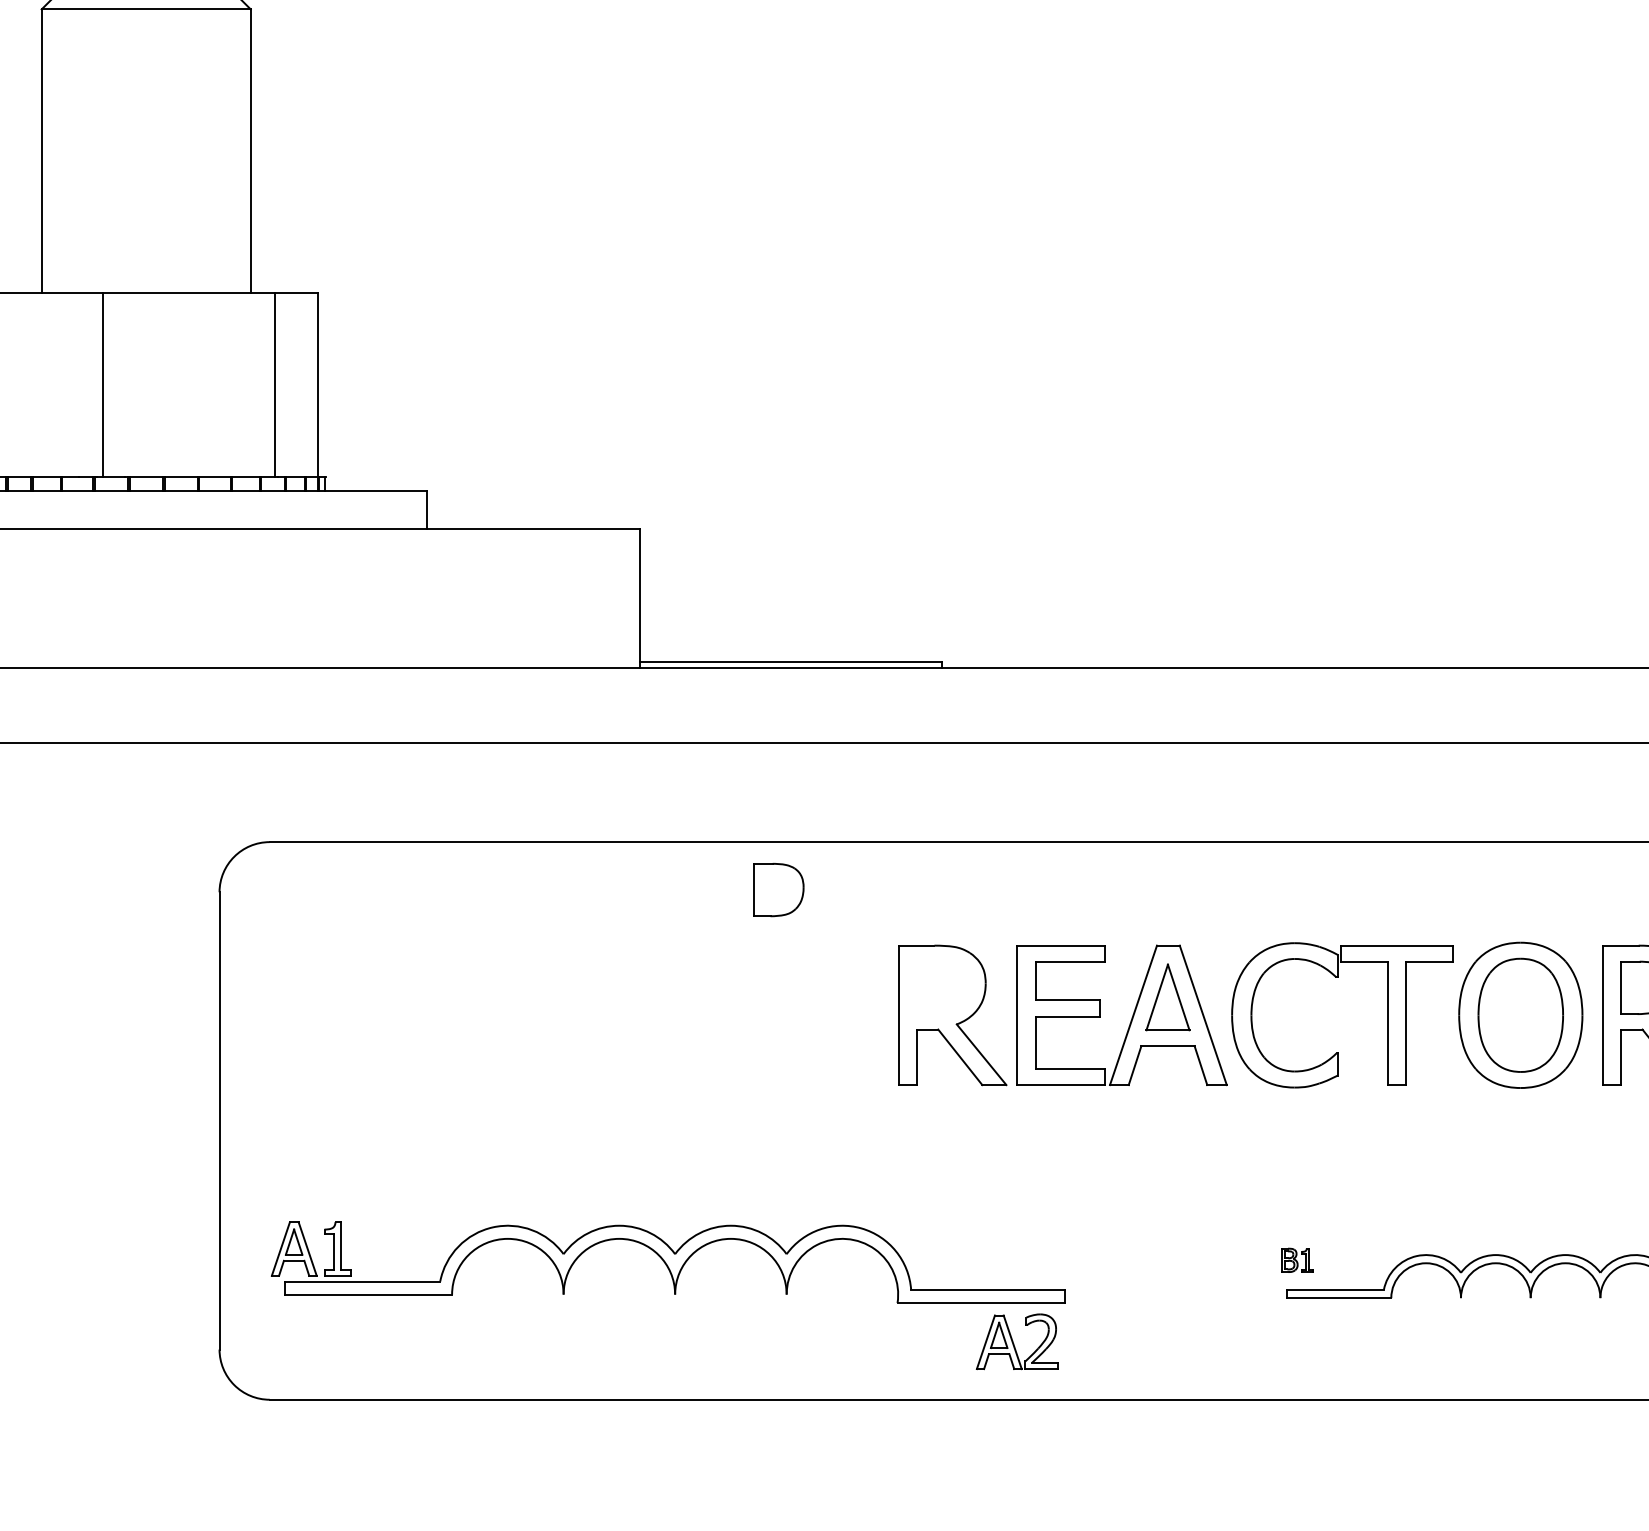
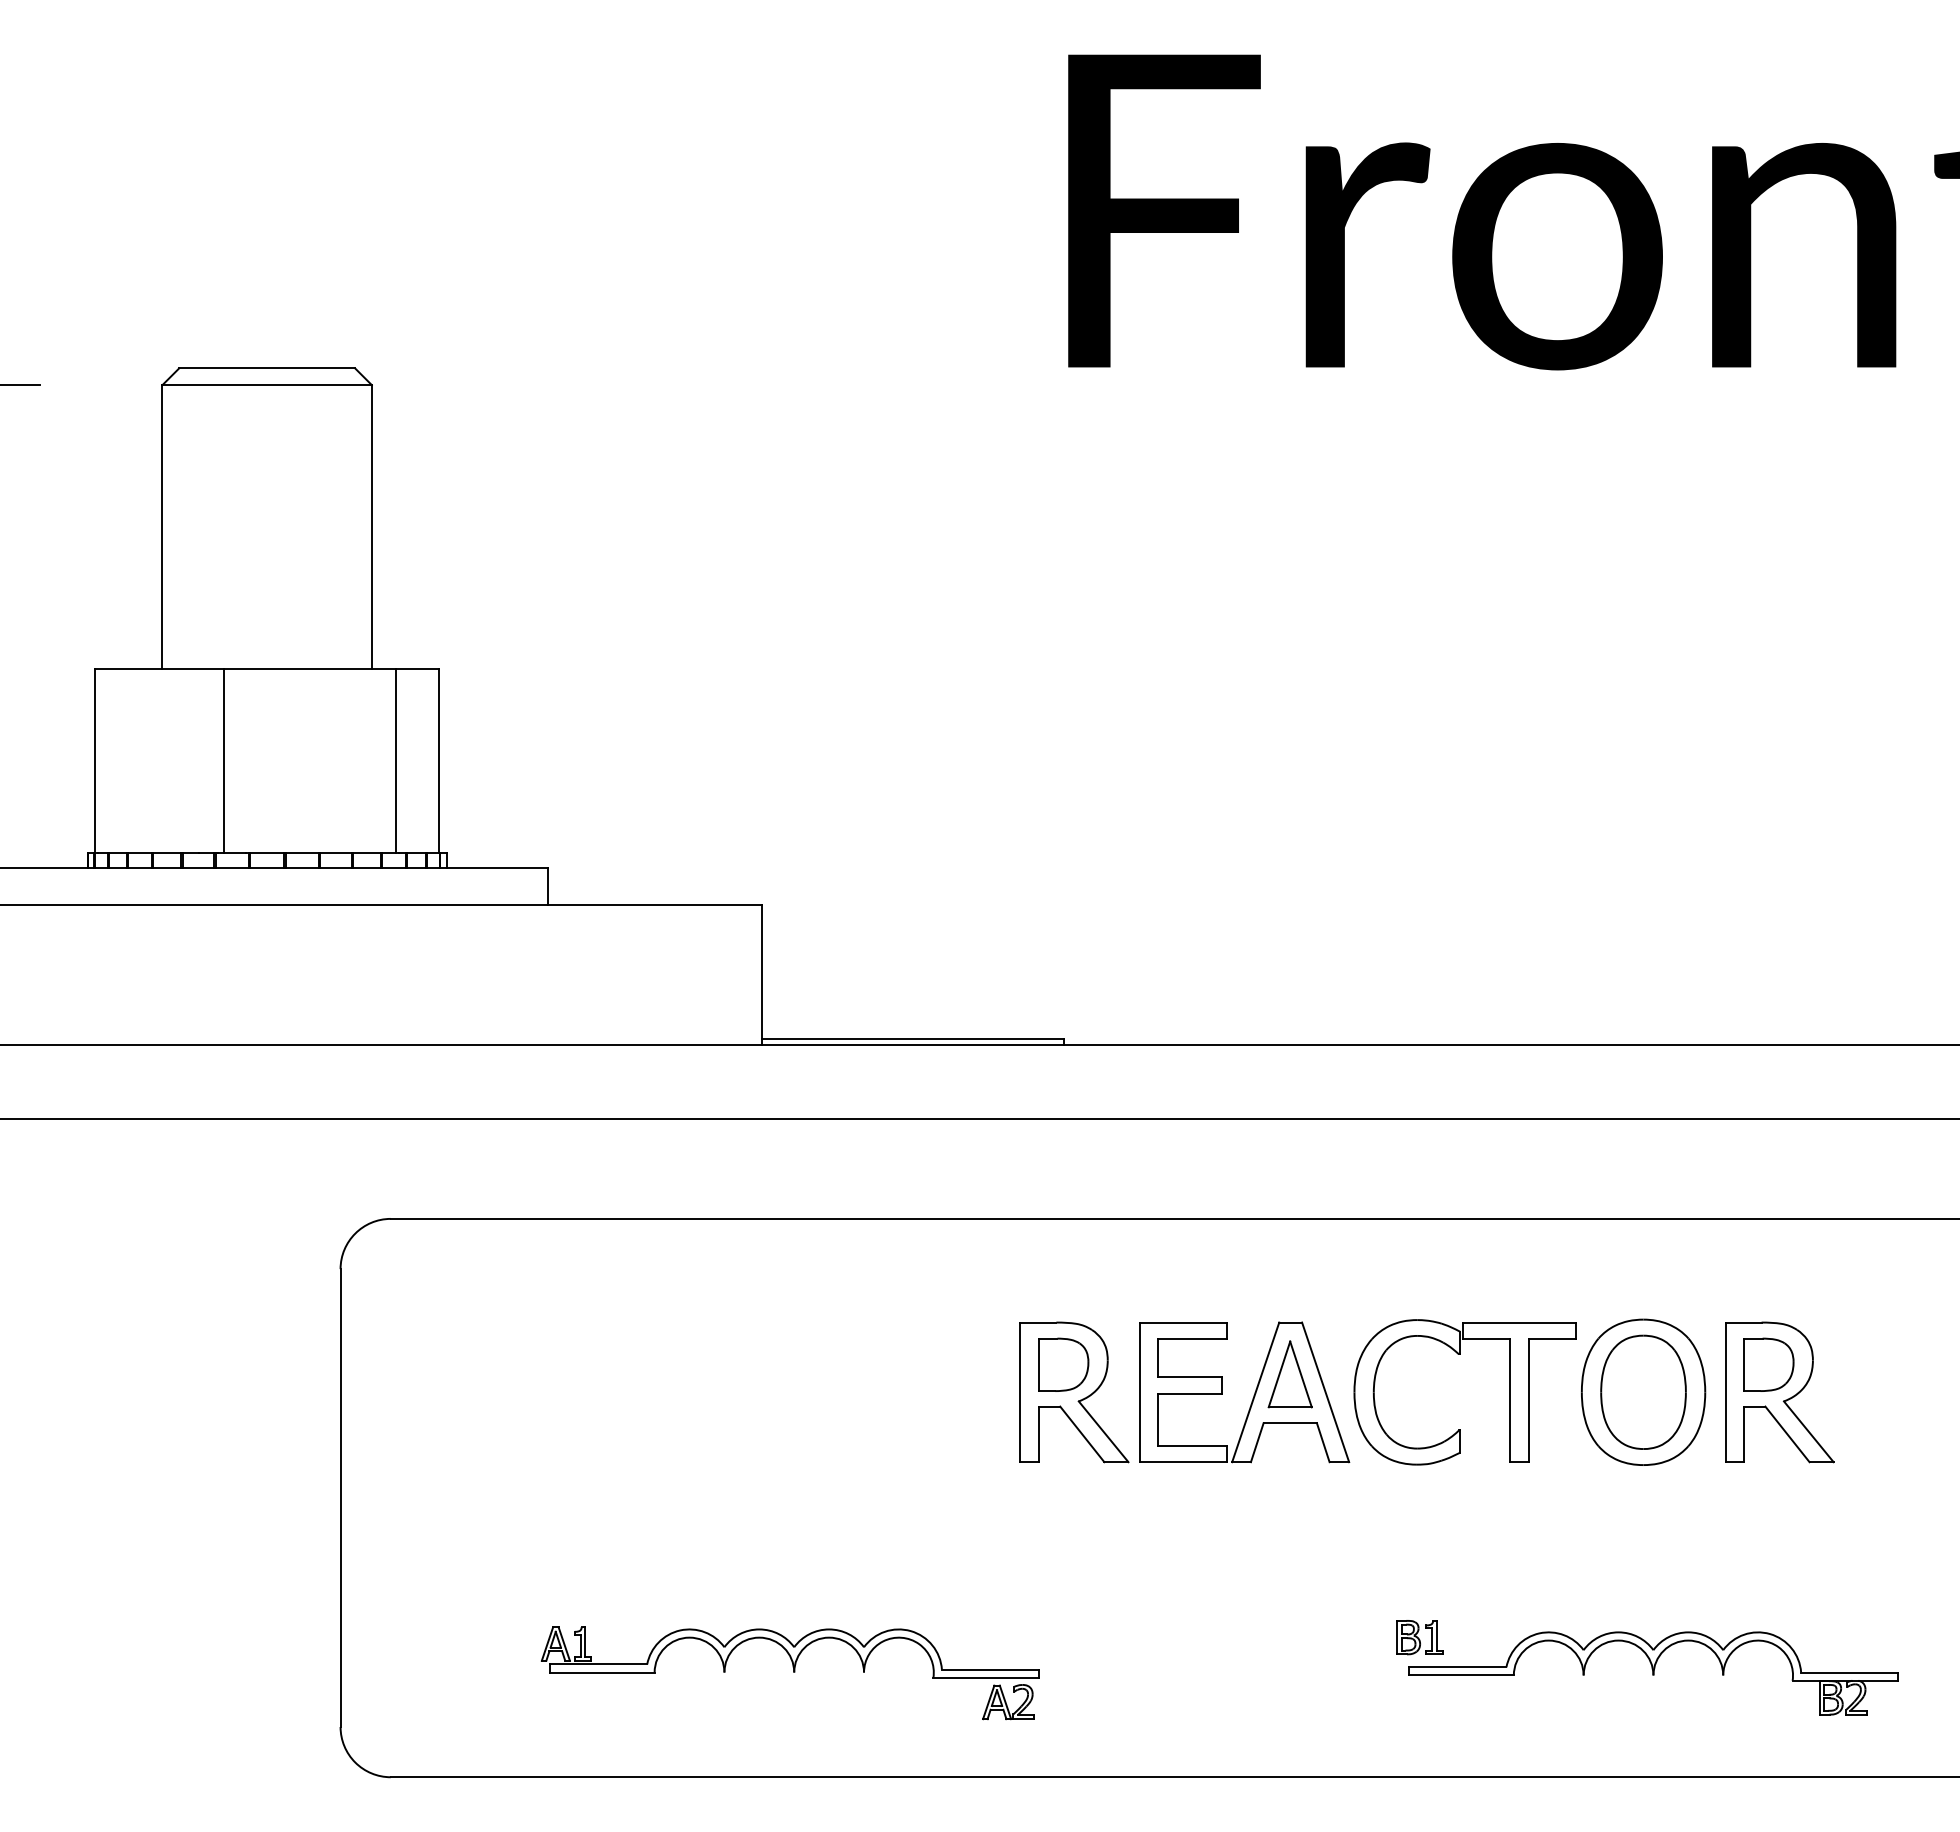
part: (778, 889) -> (1063, 1364), moved
part: (1297, 1260) -> (1419, 1637), size x1.43
part: (667, 1296) -> (789, 1673), size x0.62

